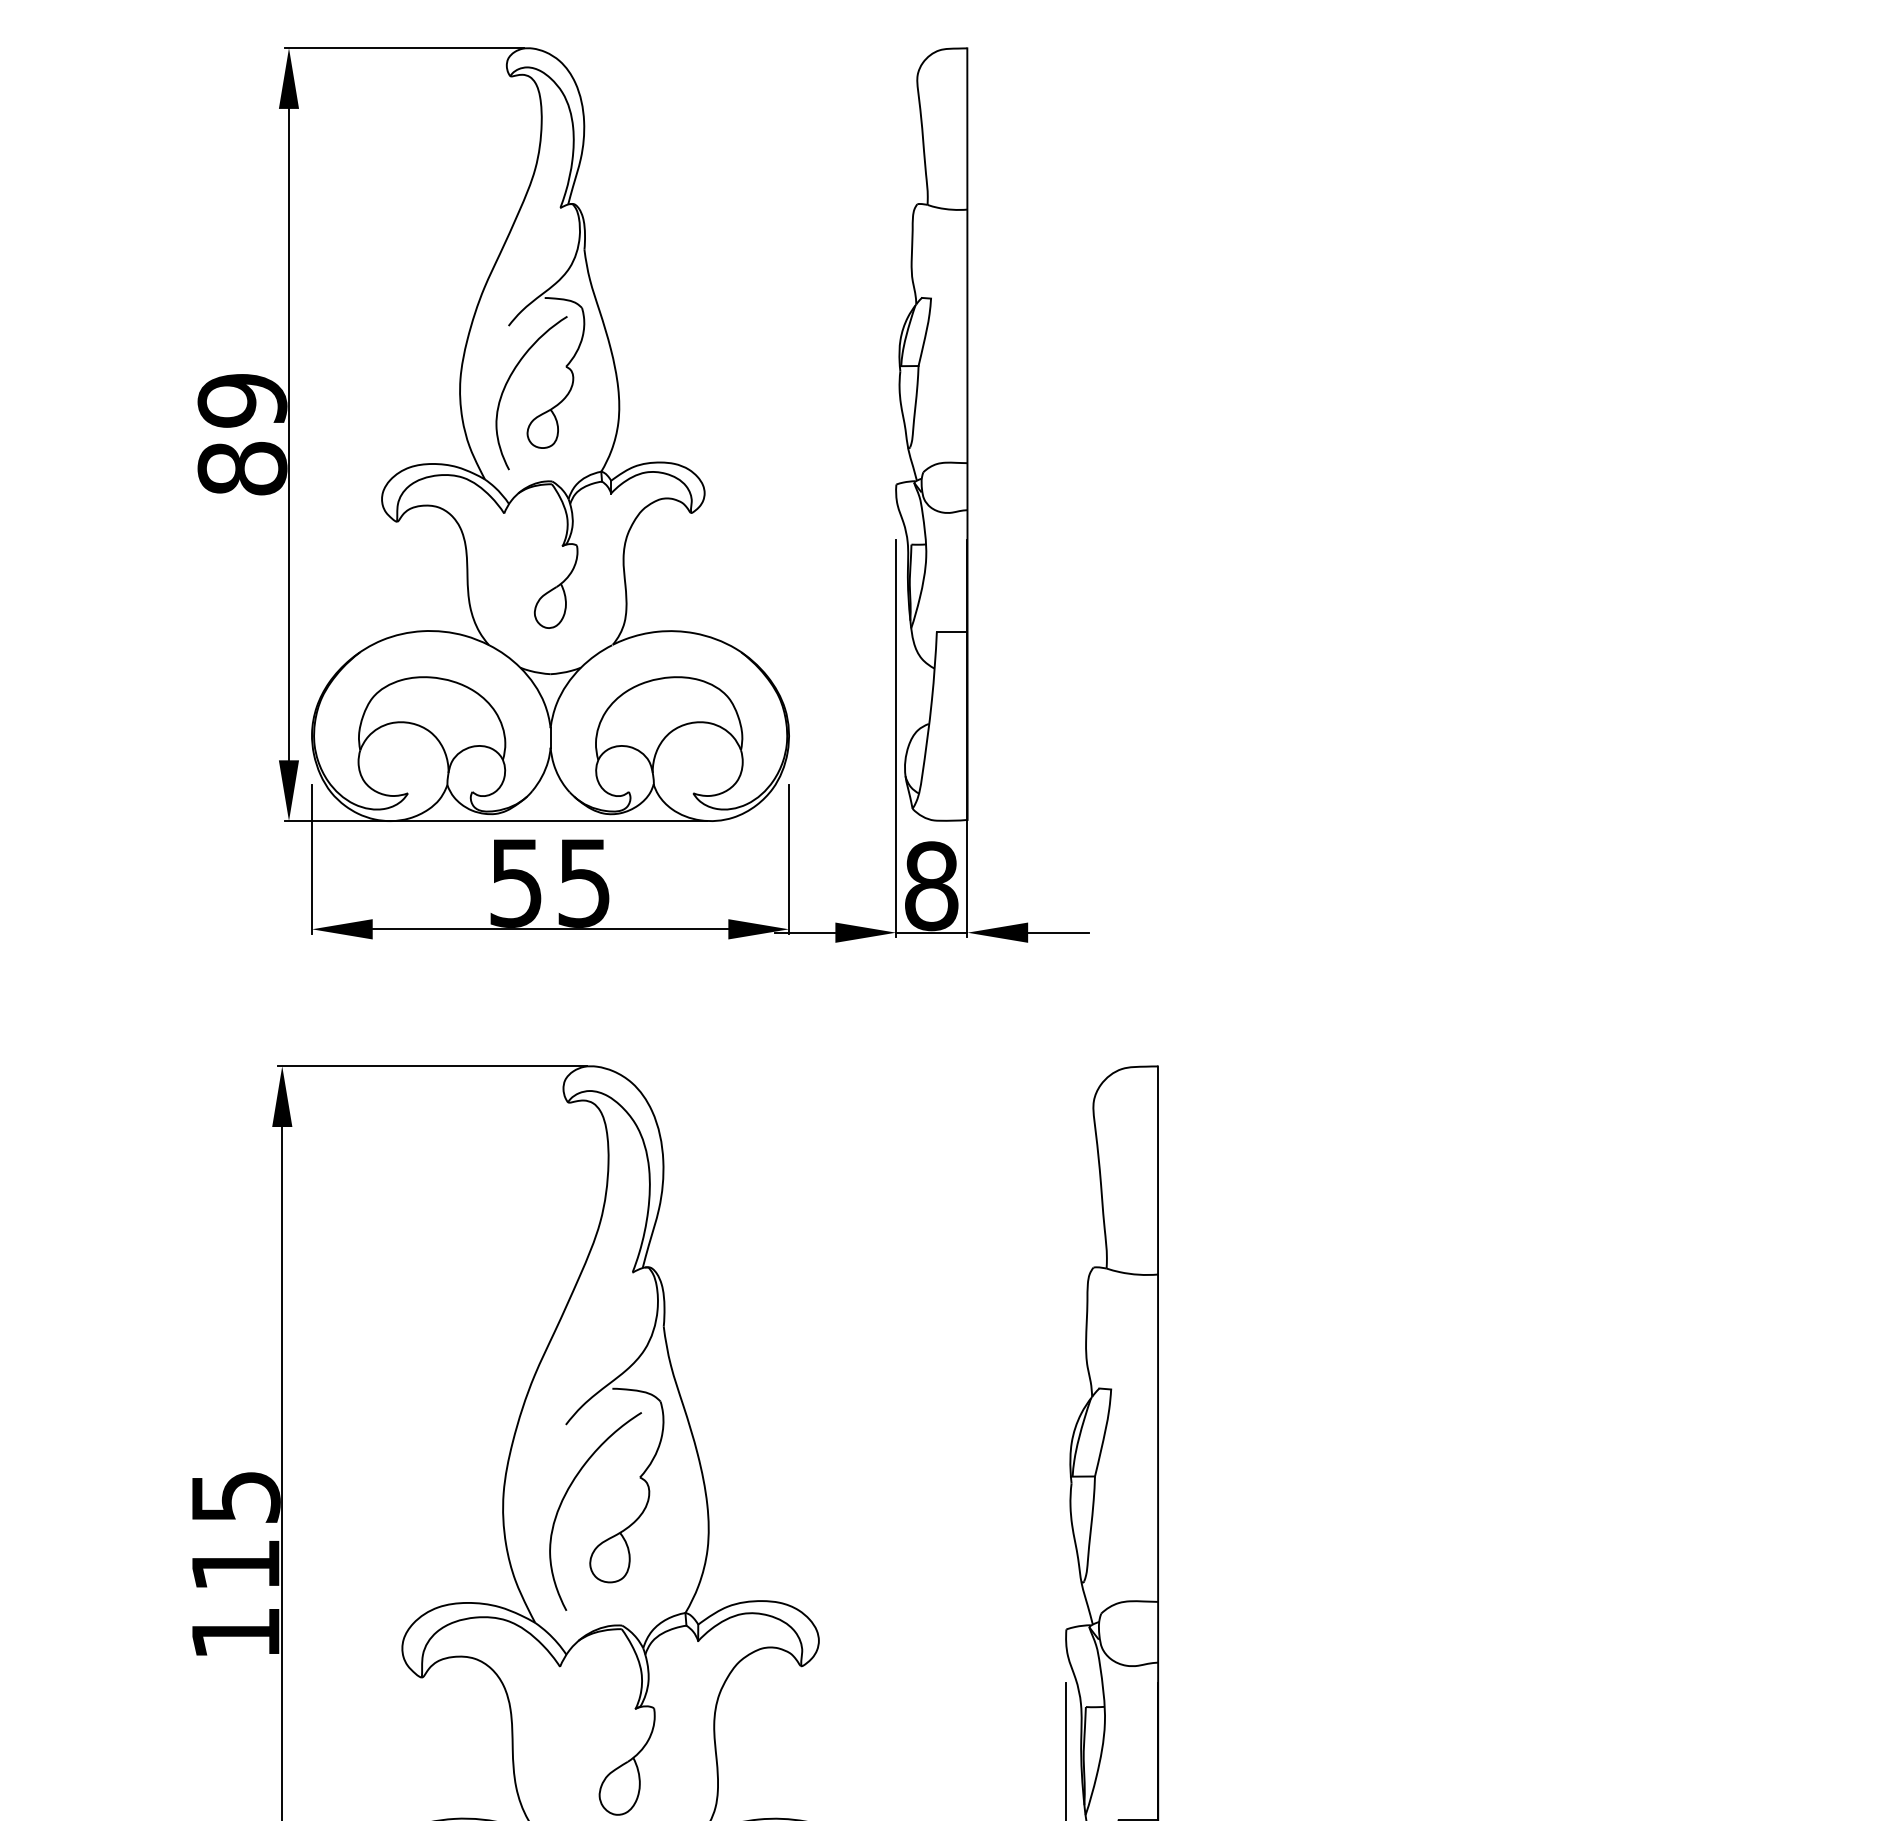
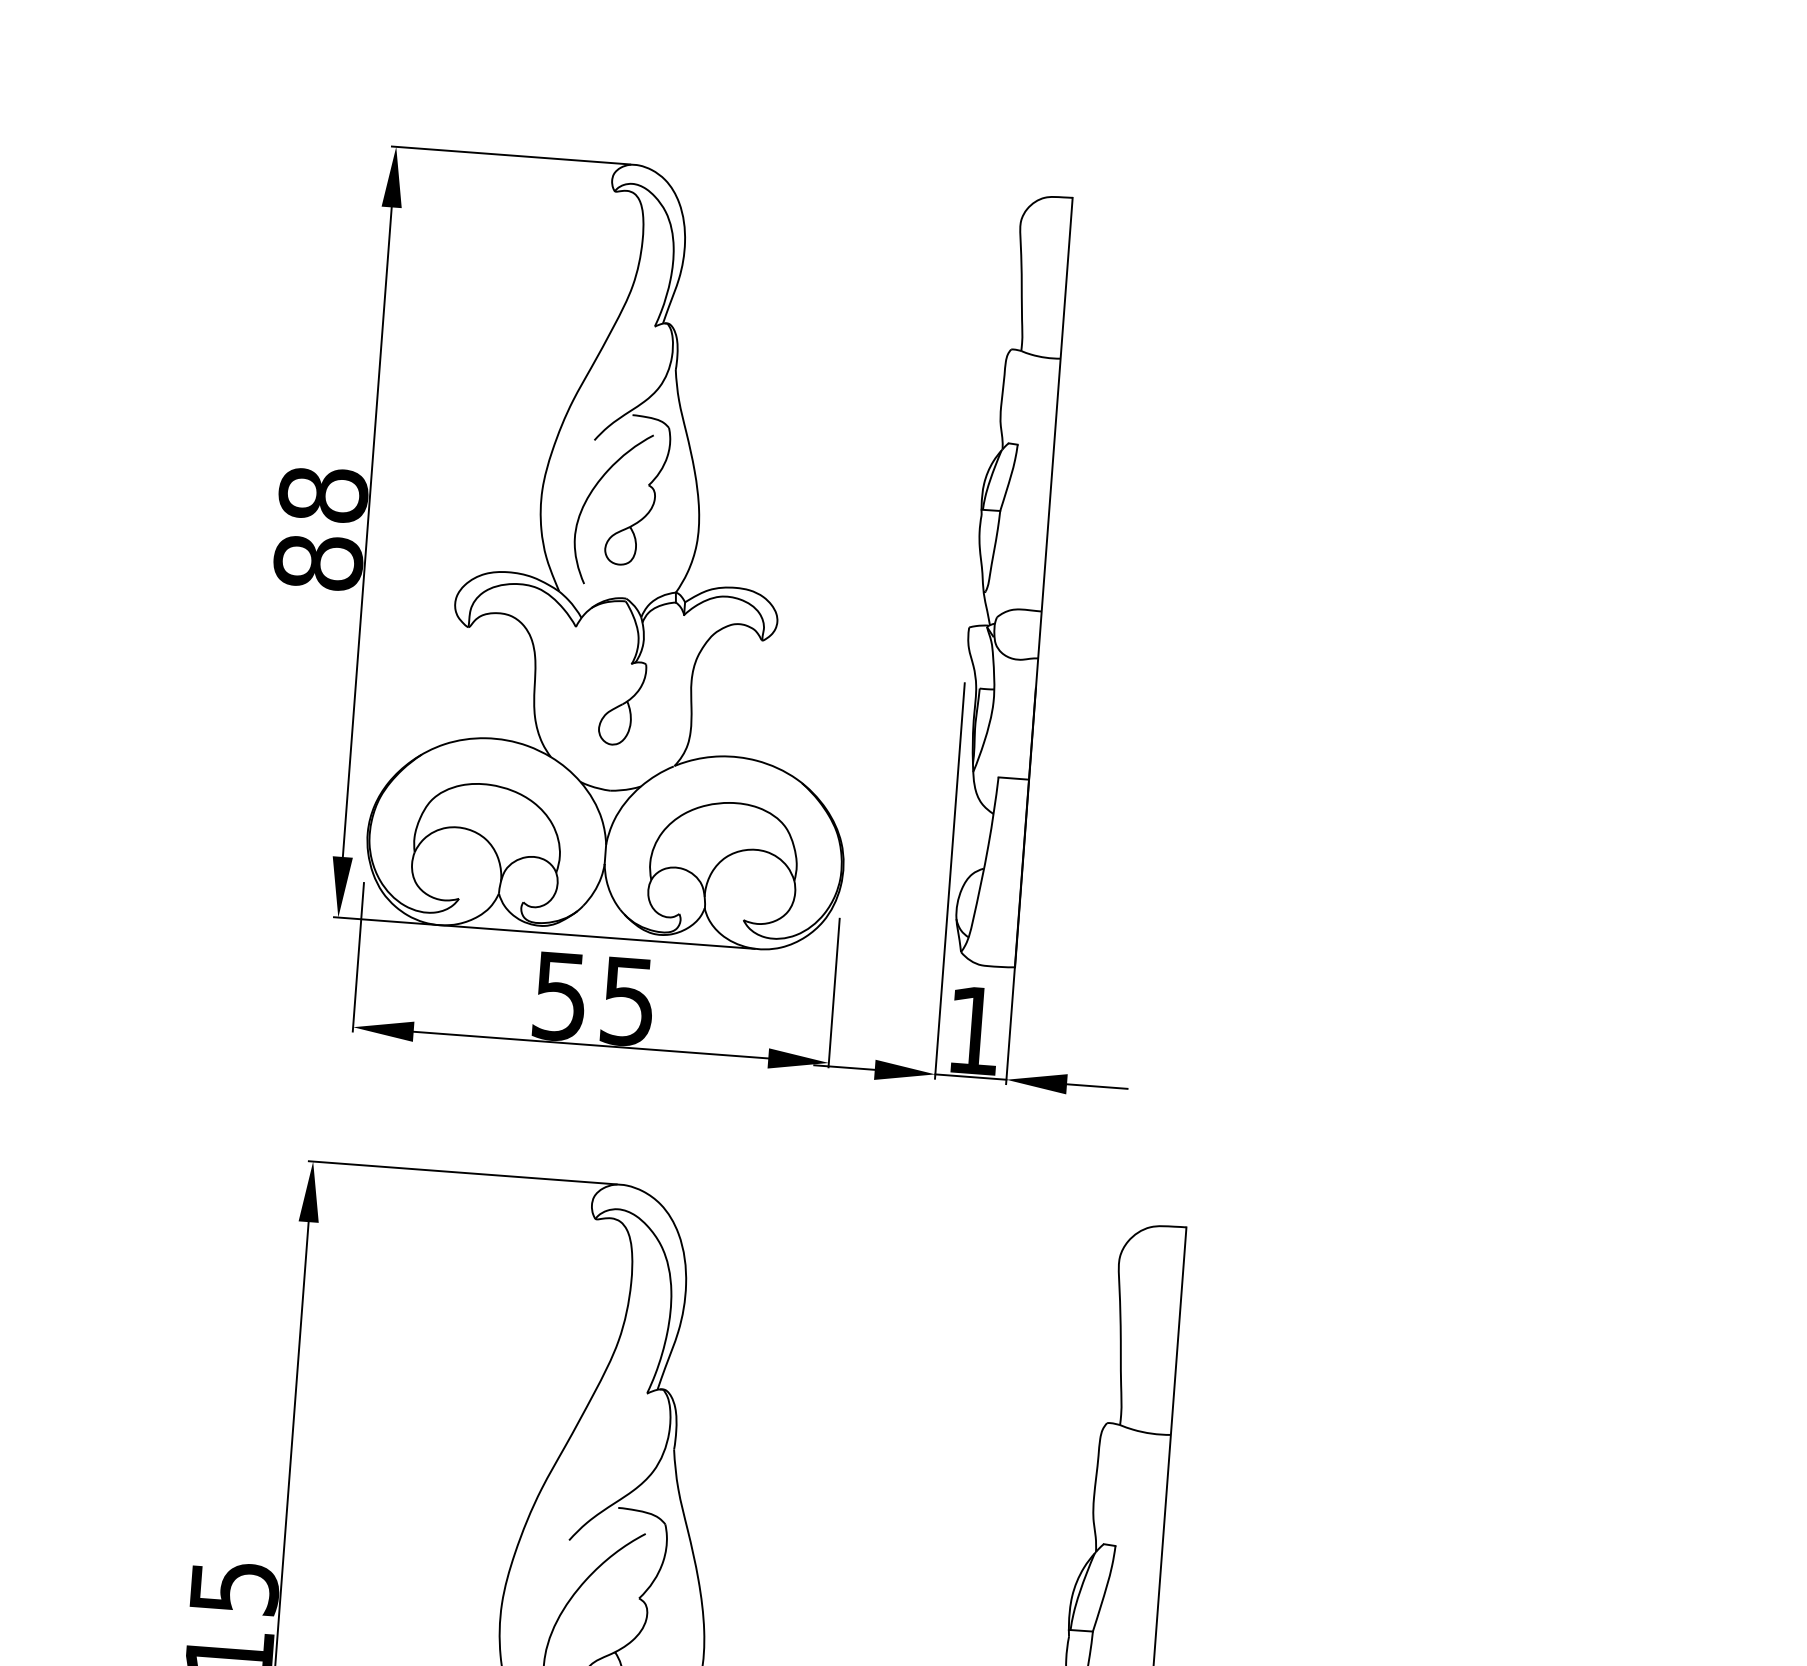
text: (242, 400) -> (323, 494), 89 -> 88
text: (931, 886) -> (974, 1030), 8 -> 1

